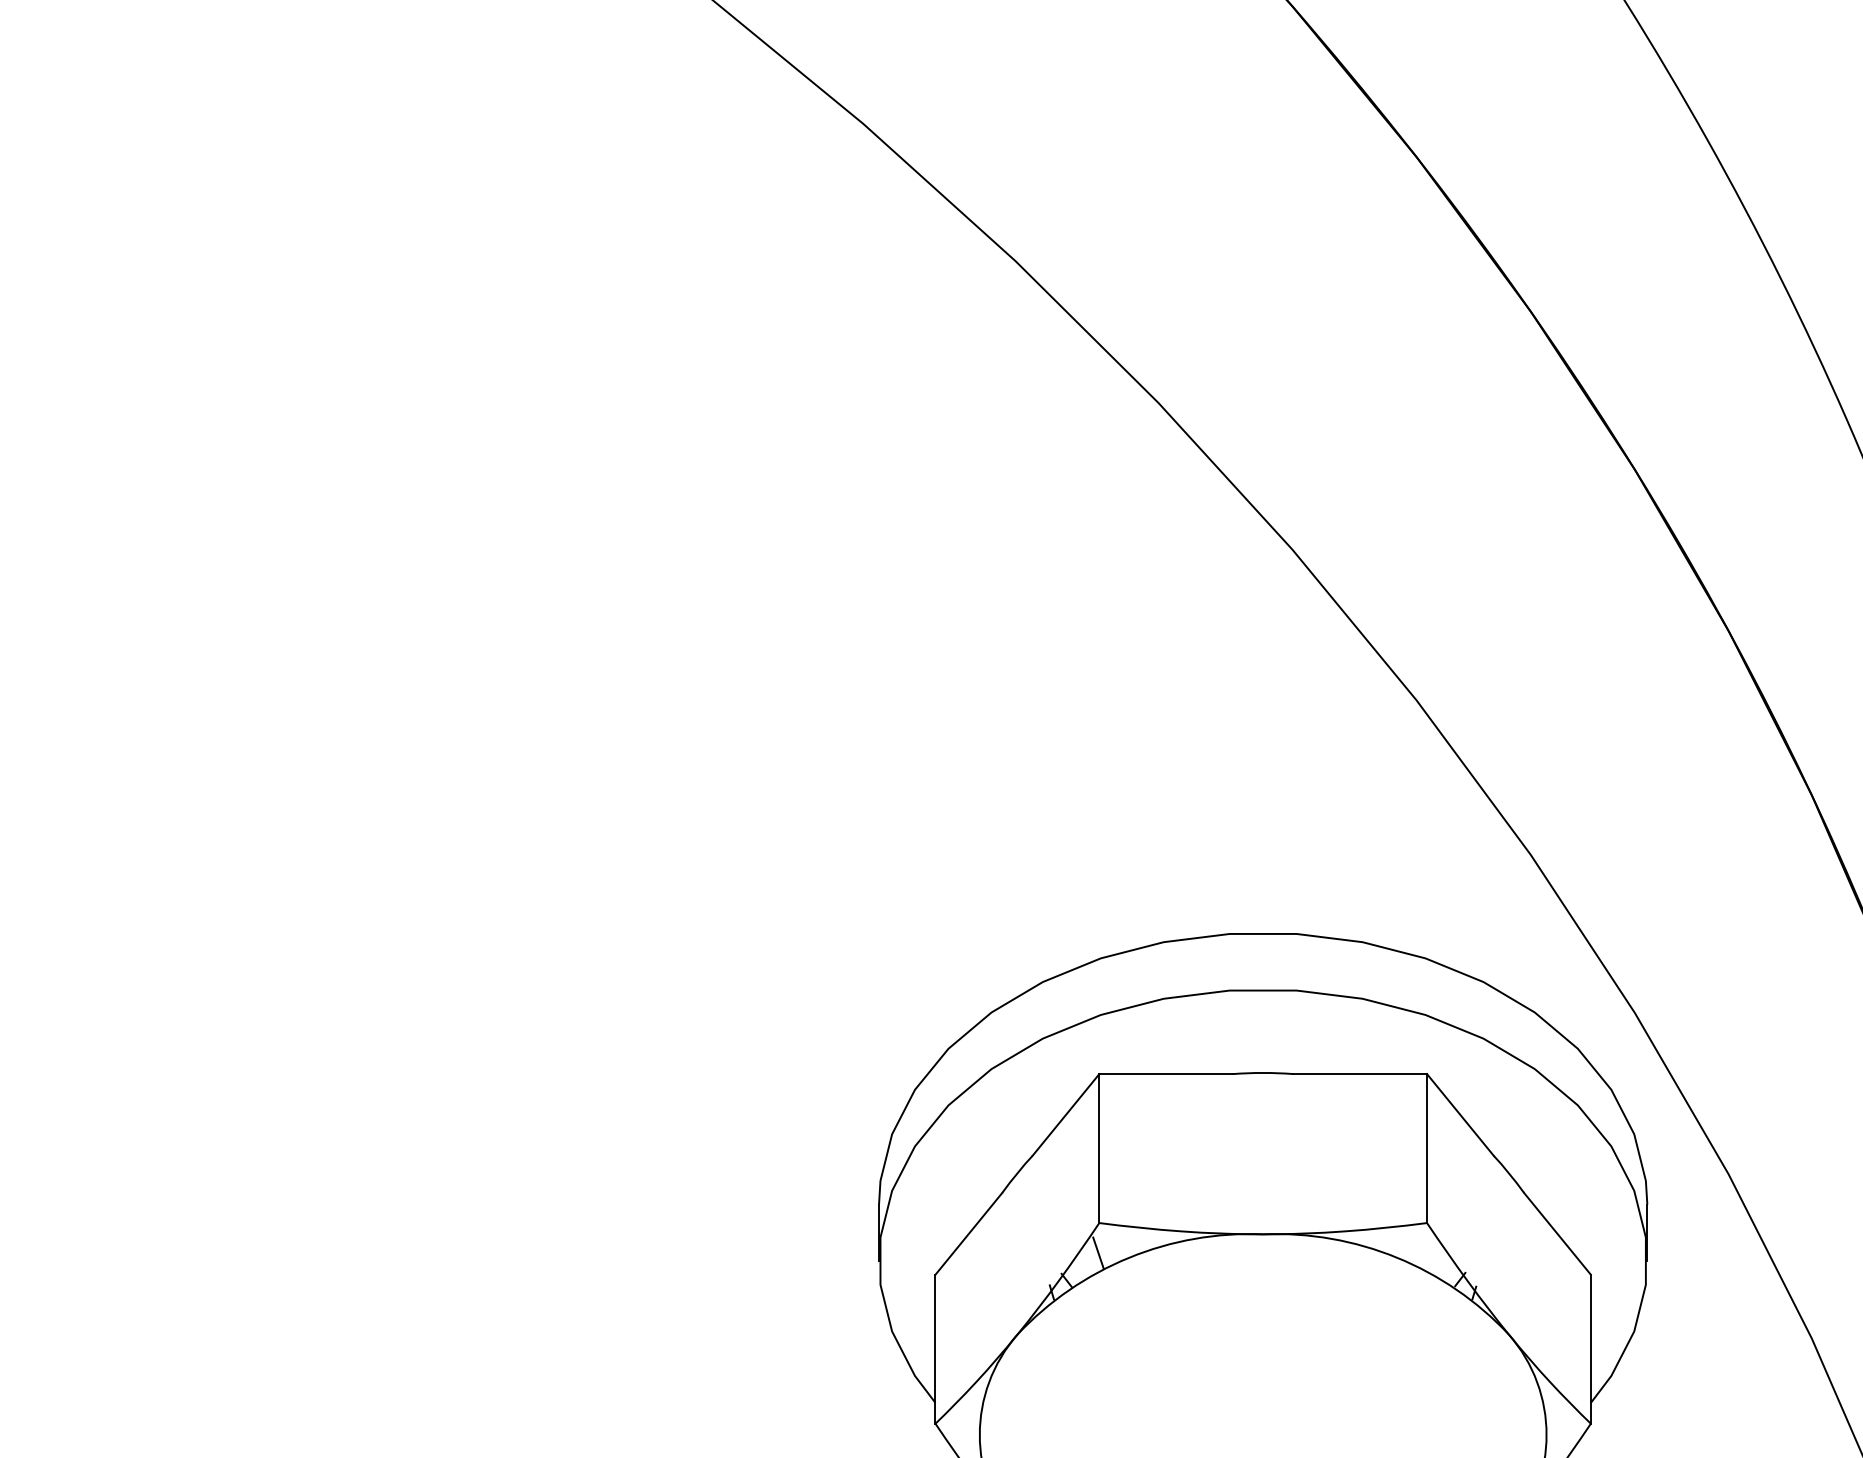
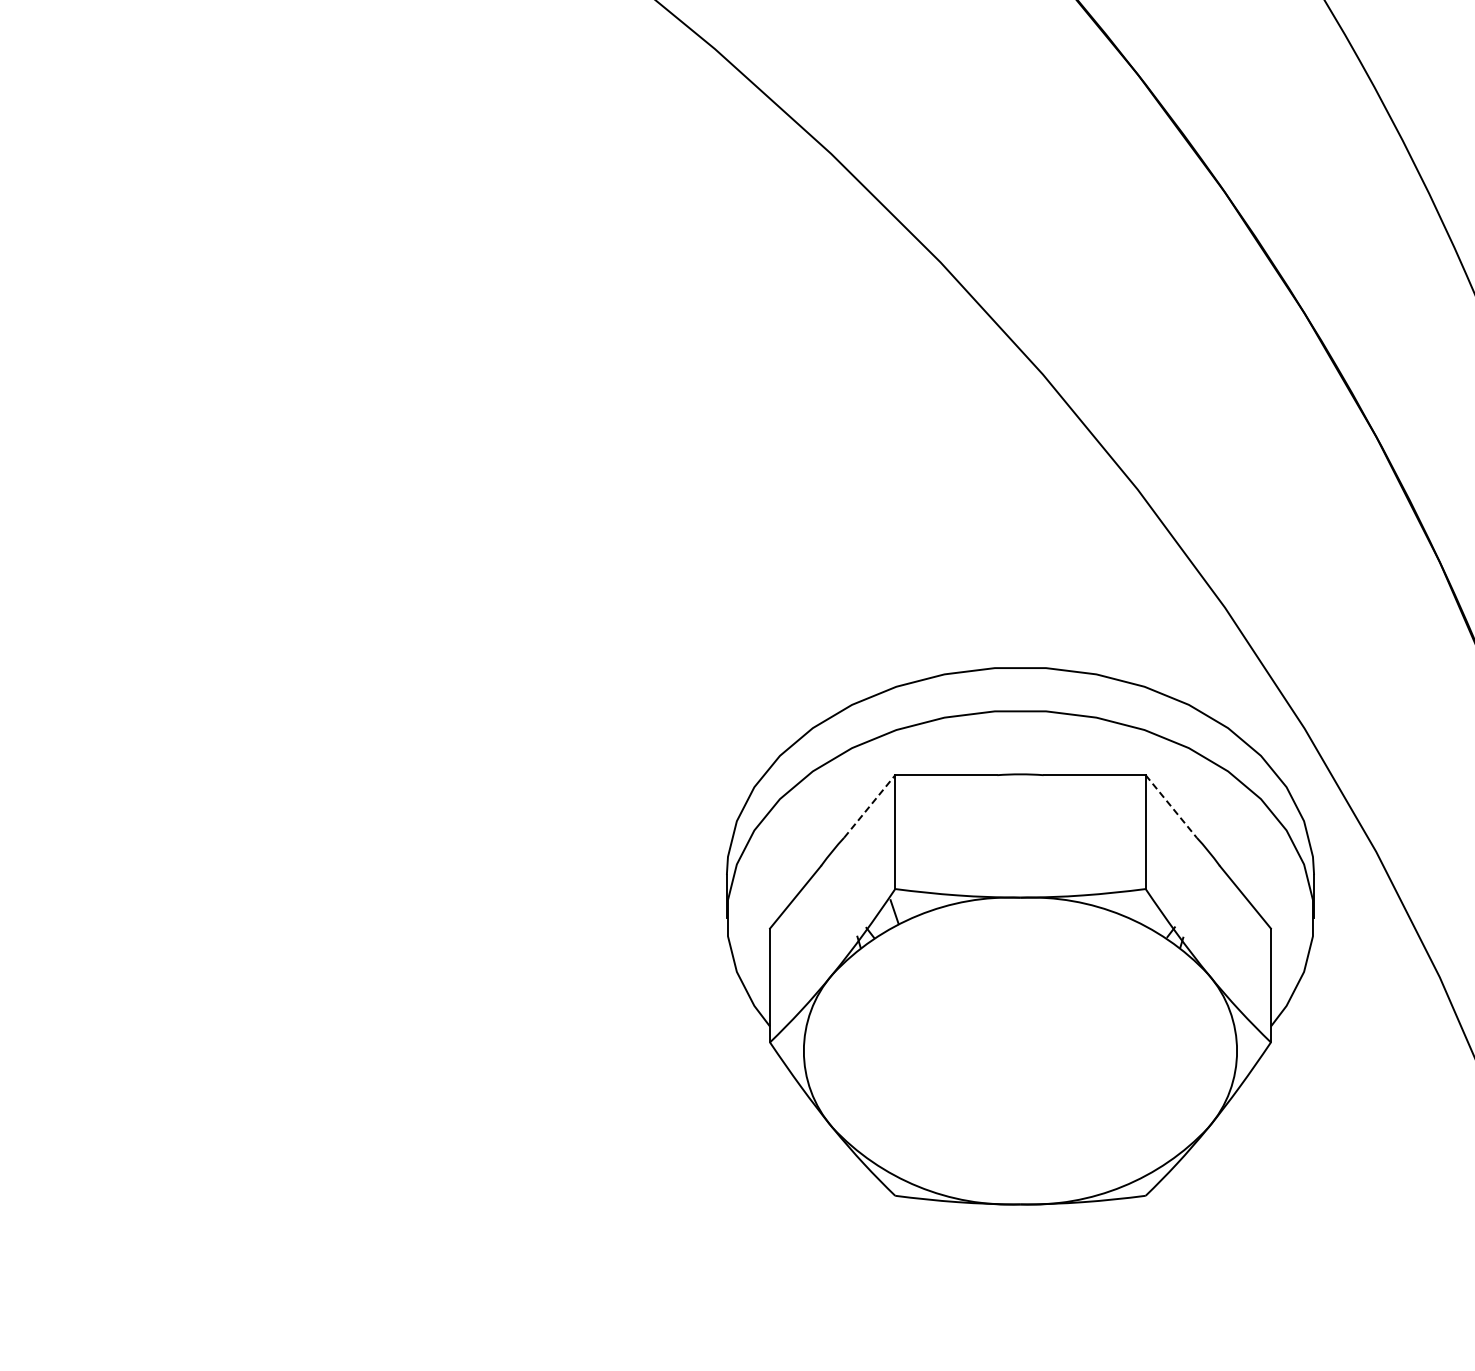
line: (1066, 1115) -> (870, 806), solid -> dashed
line: (1460, 1115) -> (1171, 806), solid -> dashed

